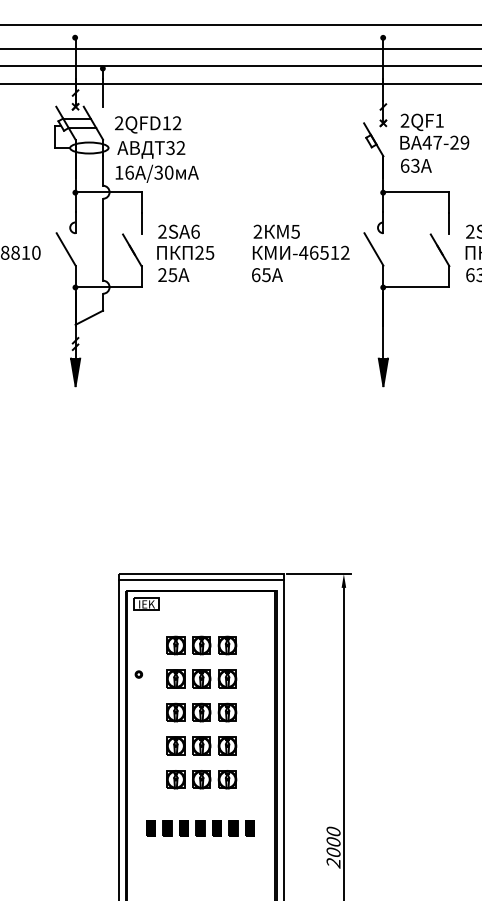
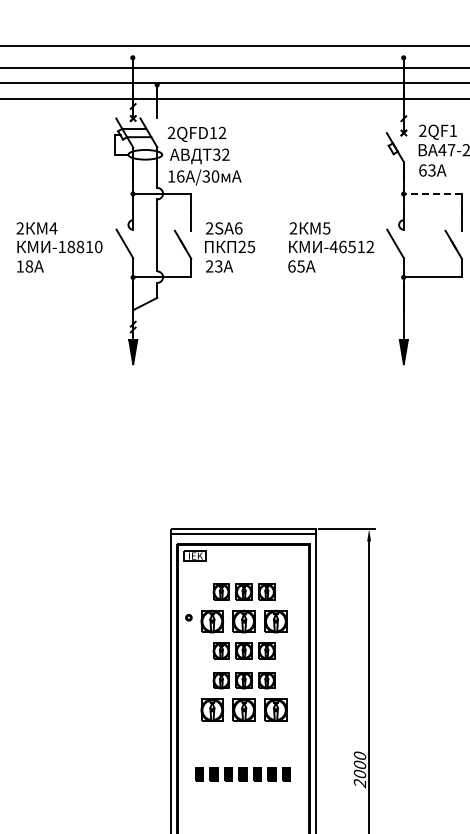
line: (415, 192) -> (432, 193), solid -> dashed
text: (172, 275) -> (218, 266), 25A -> 23A
part: (201, 678) -> (243, 621), size x1.4
part: (201, 778) -> (243, 709), size x1.4
part: (199, 828) -> (242, 774), moved

